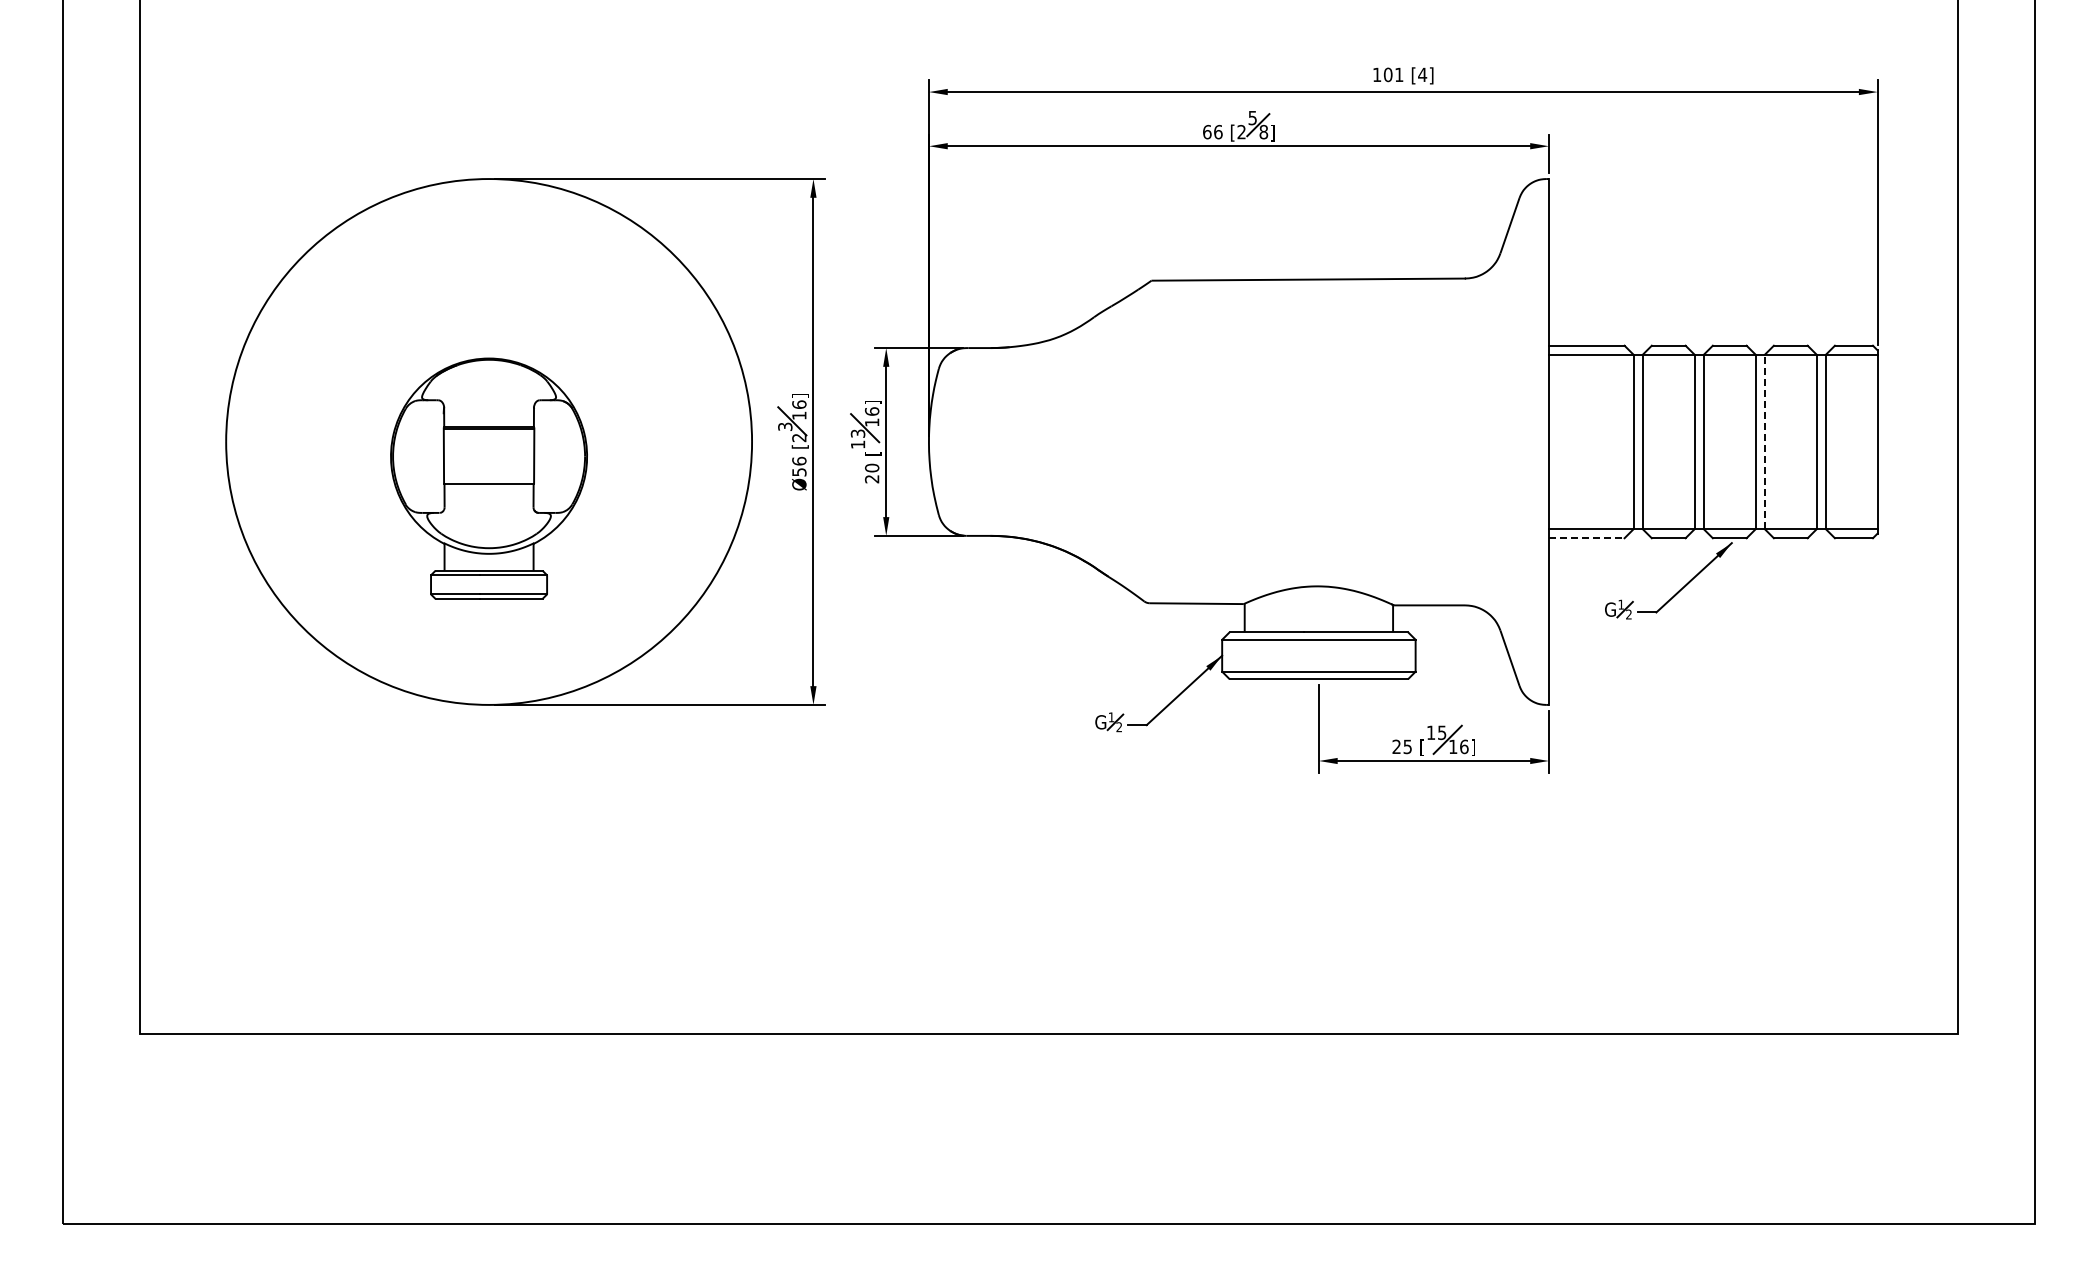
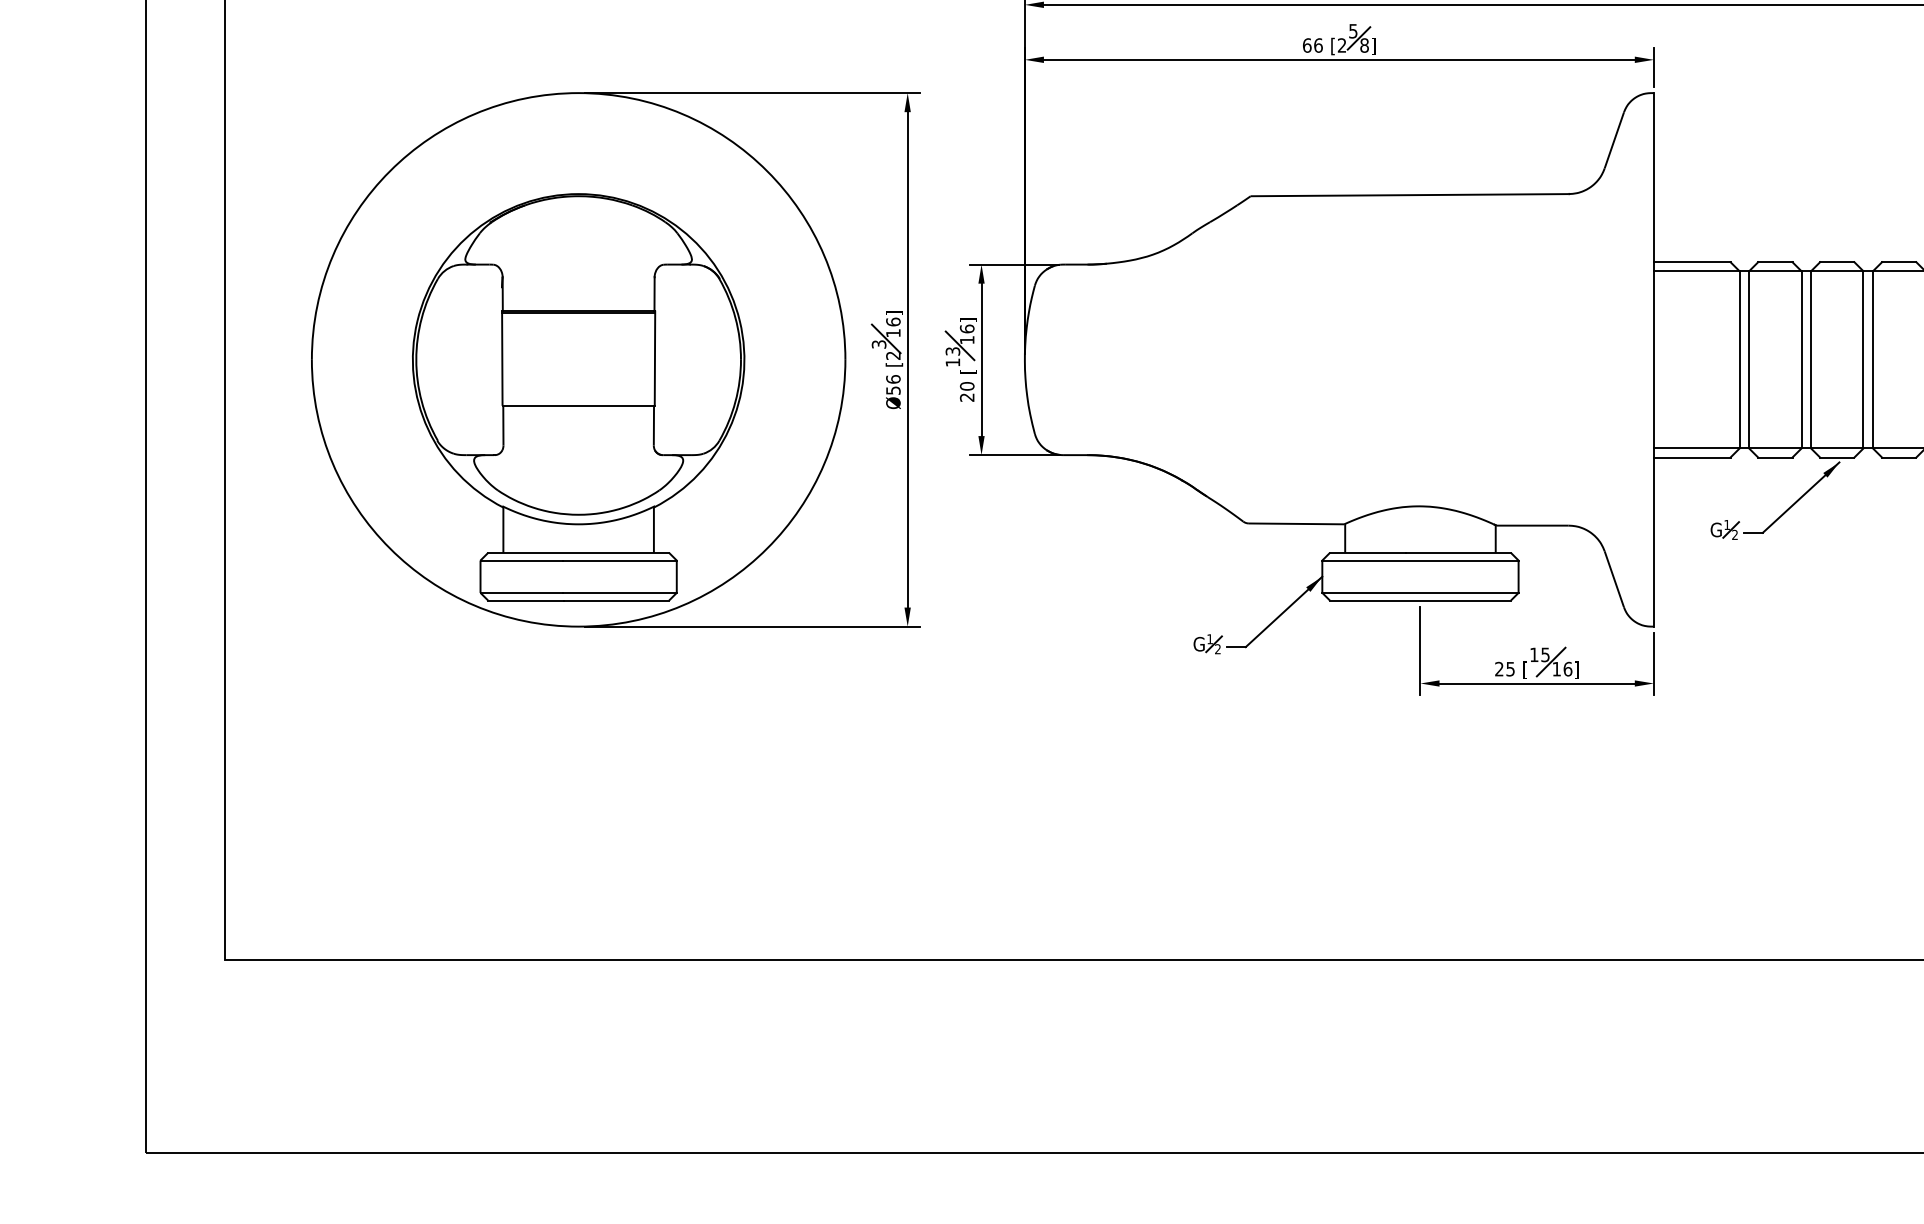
line: (1764, 441) -> (1872, 359), dashed -> solid
part: (488, 478) -> (578, 396), size x1.67
line: (1586, 538) -> (1691, 457), dashed -> solid

